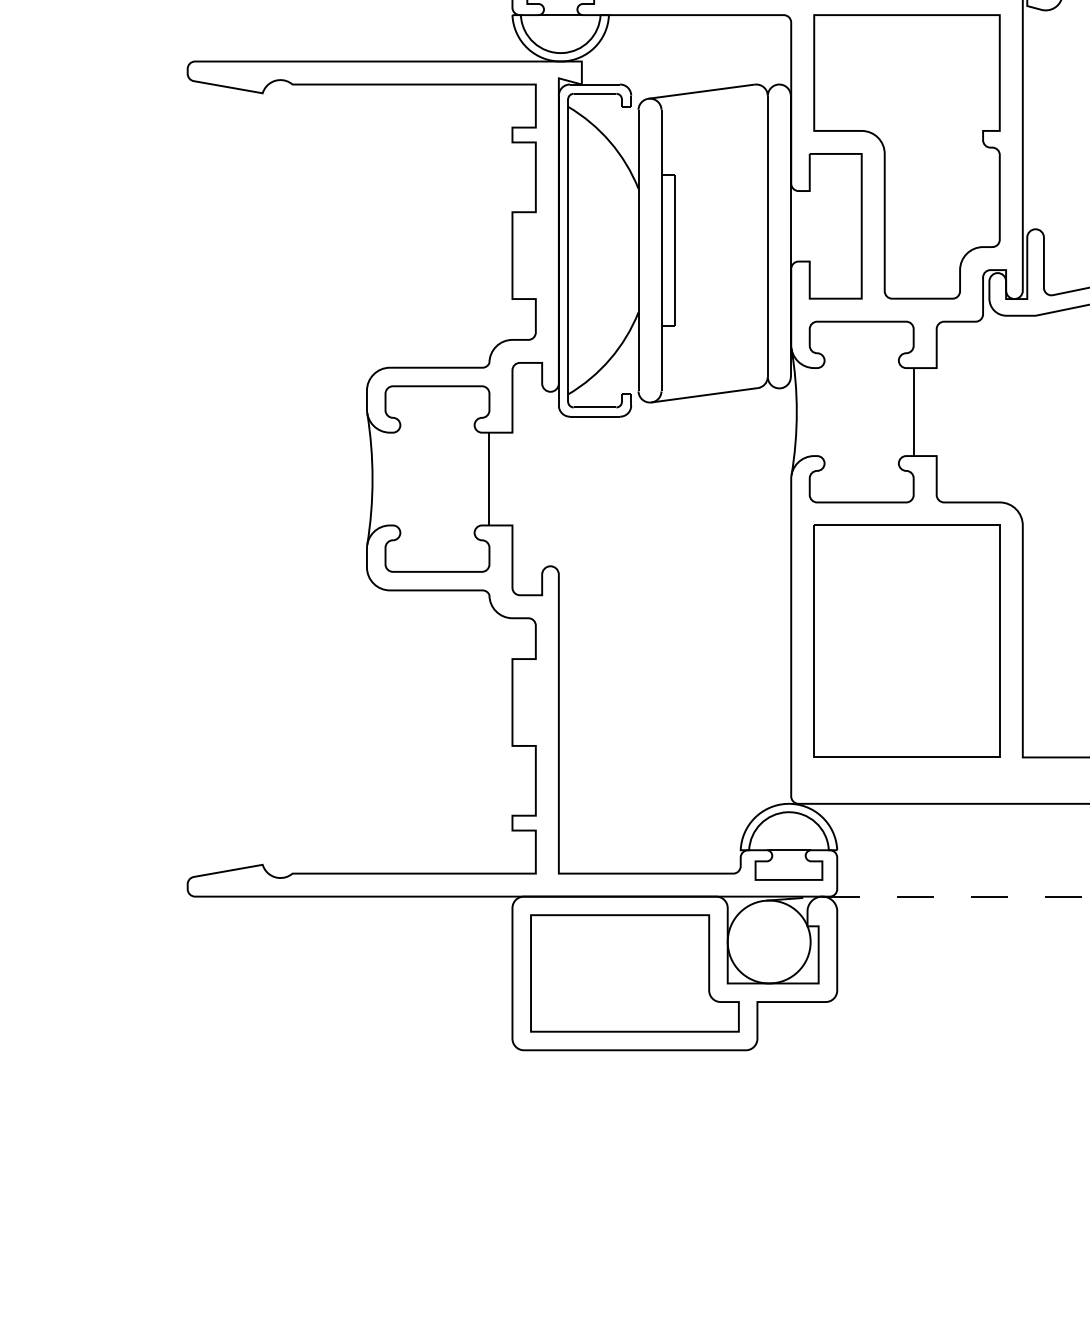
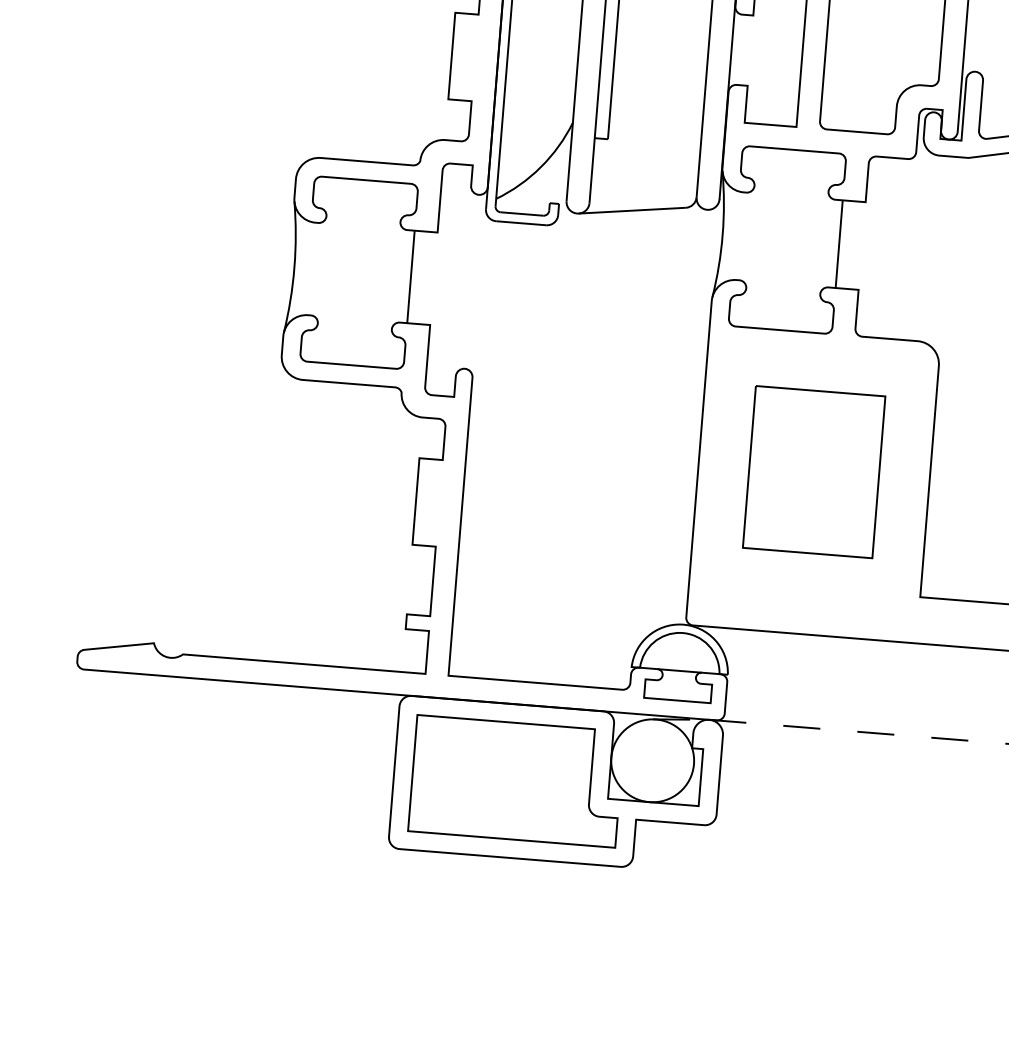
part: (906, 640) -> (813, 471), size x0.7

